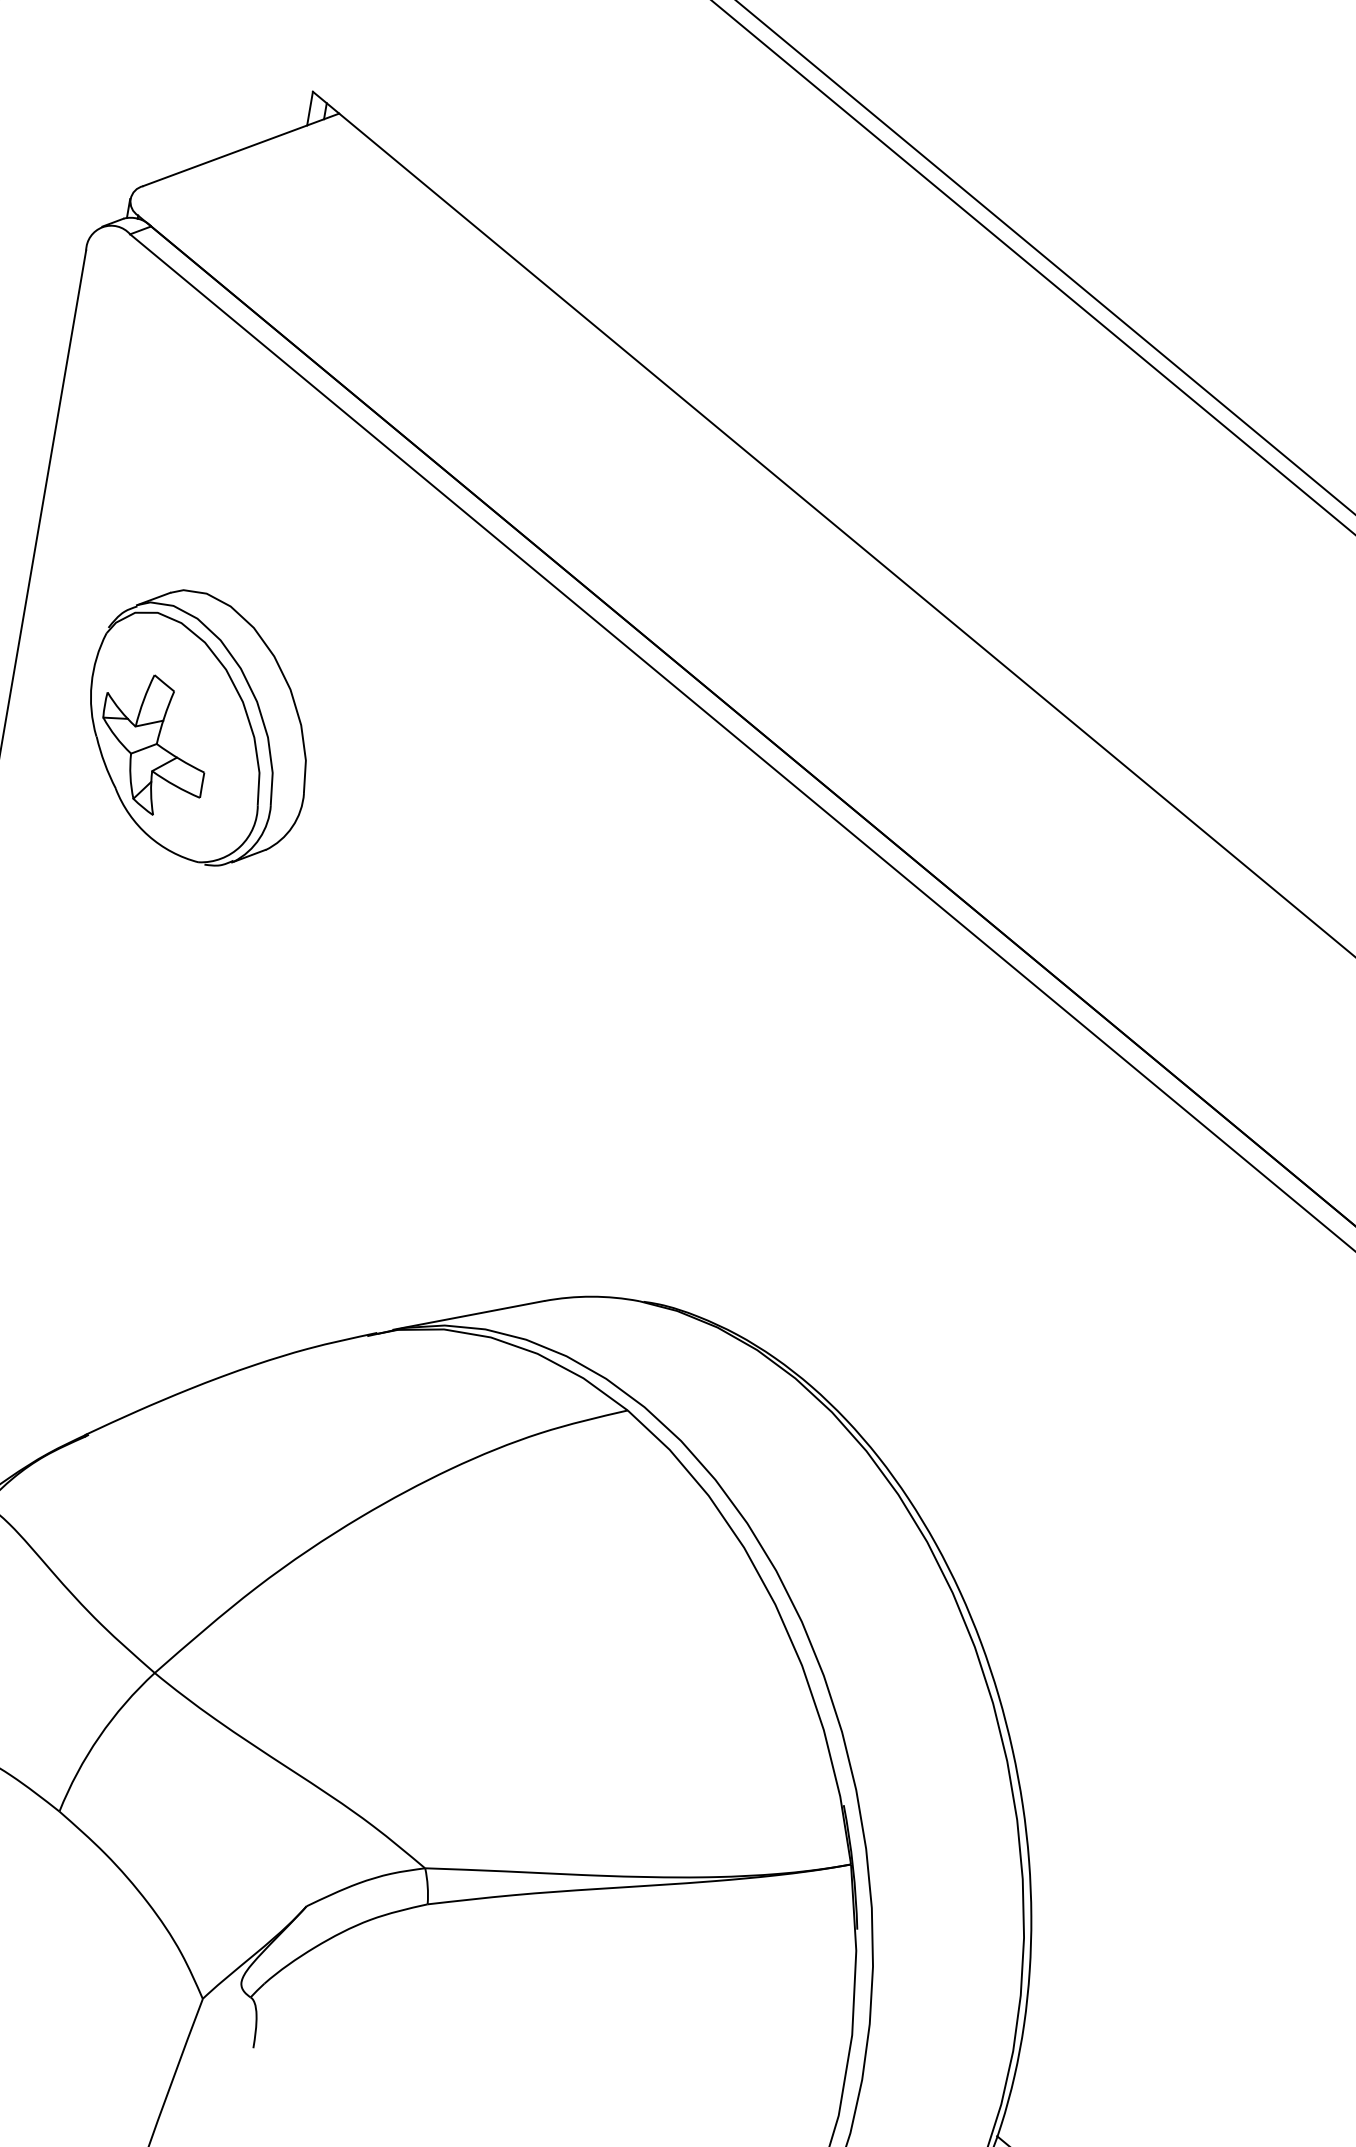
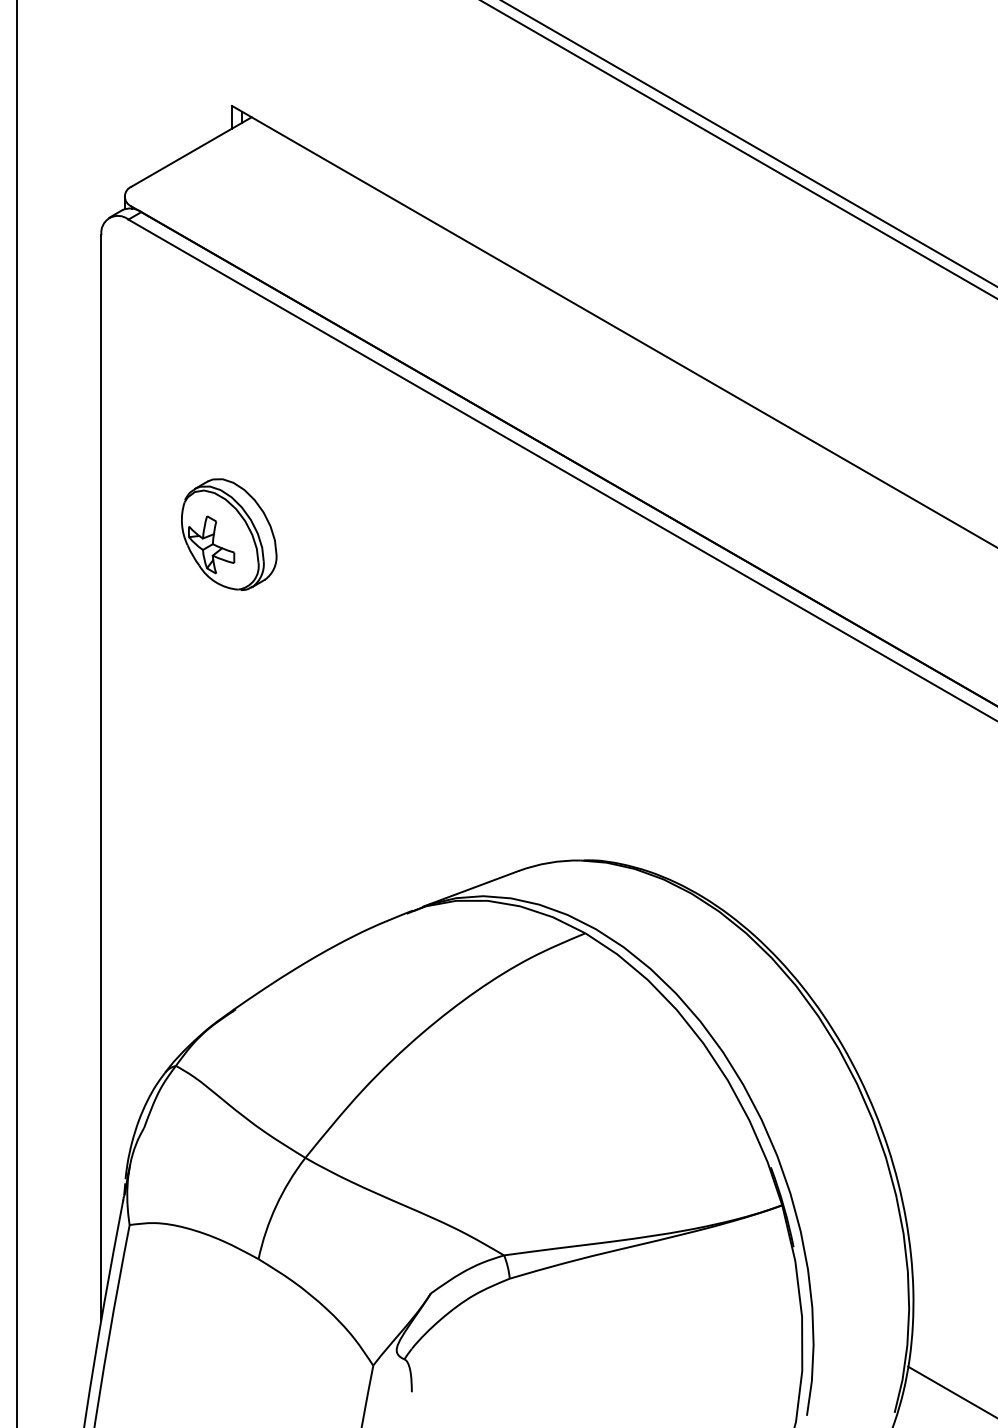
part: (200, 727) -> (229, 534), size x0.62

